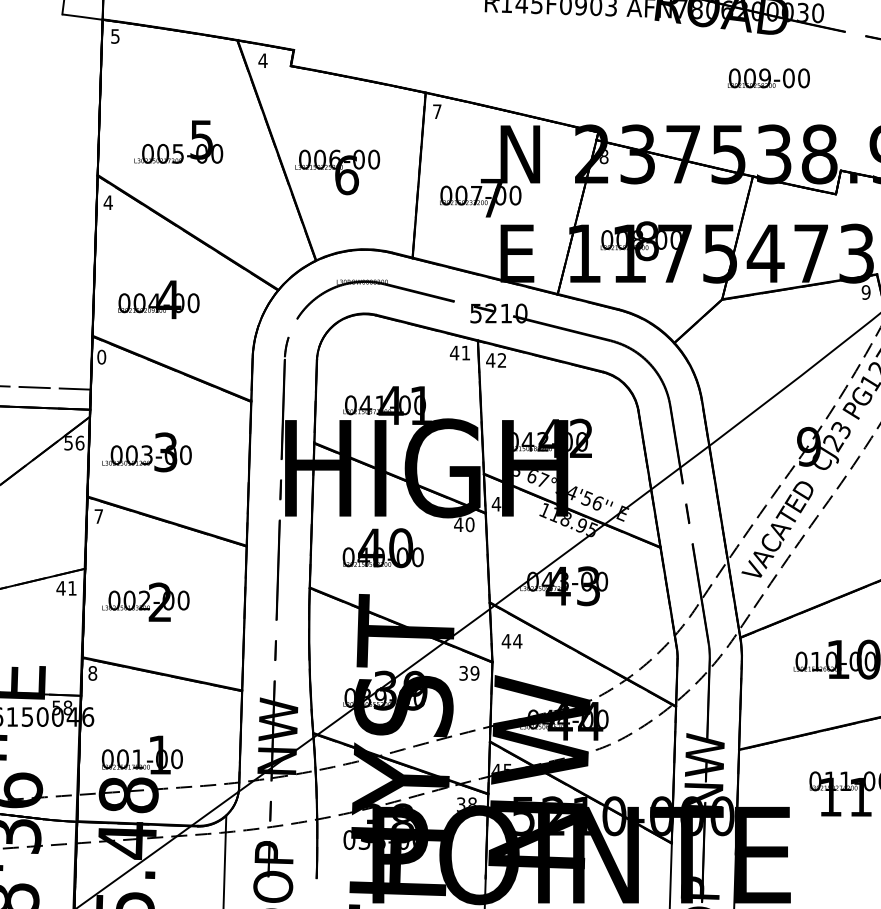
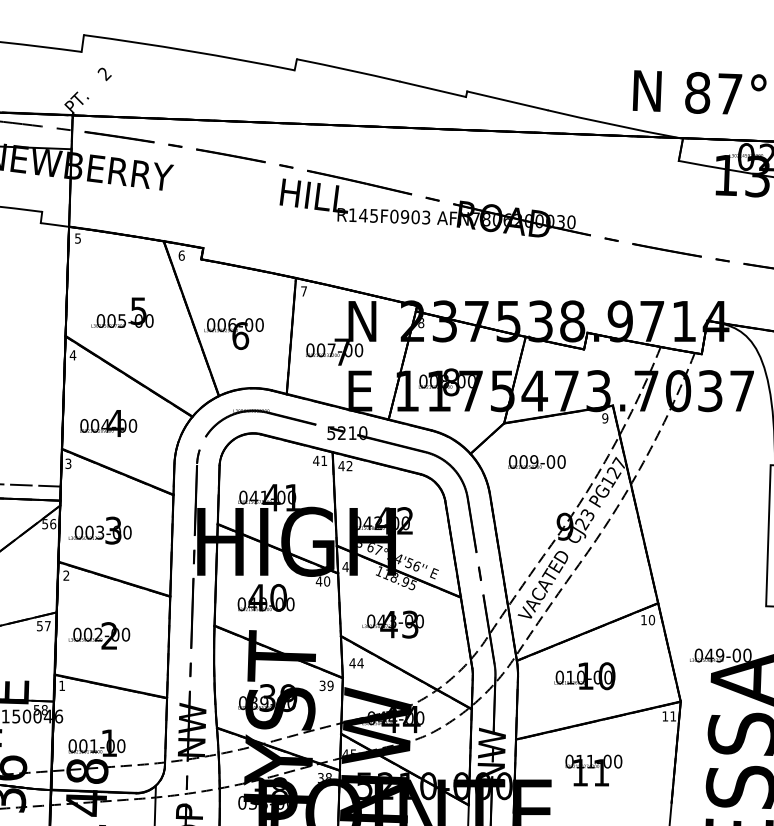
text: (262, 60) -> (181, 255), 4 -> 6
text: (768, 77) -> (536, 461), moved
text: (101, 356) -> (68, 463), 0 -> 3
text: (98, 516) -> (66, 575), 7 -> 2
text: (66, 588) -> (43, 626), 41 -> 57
text: (93, 672) -> (62, 685), 8 -> 1

